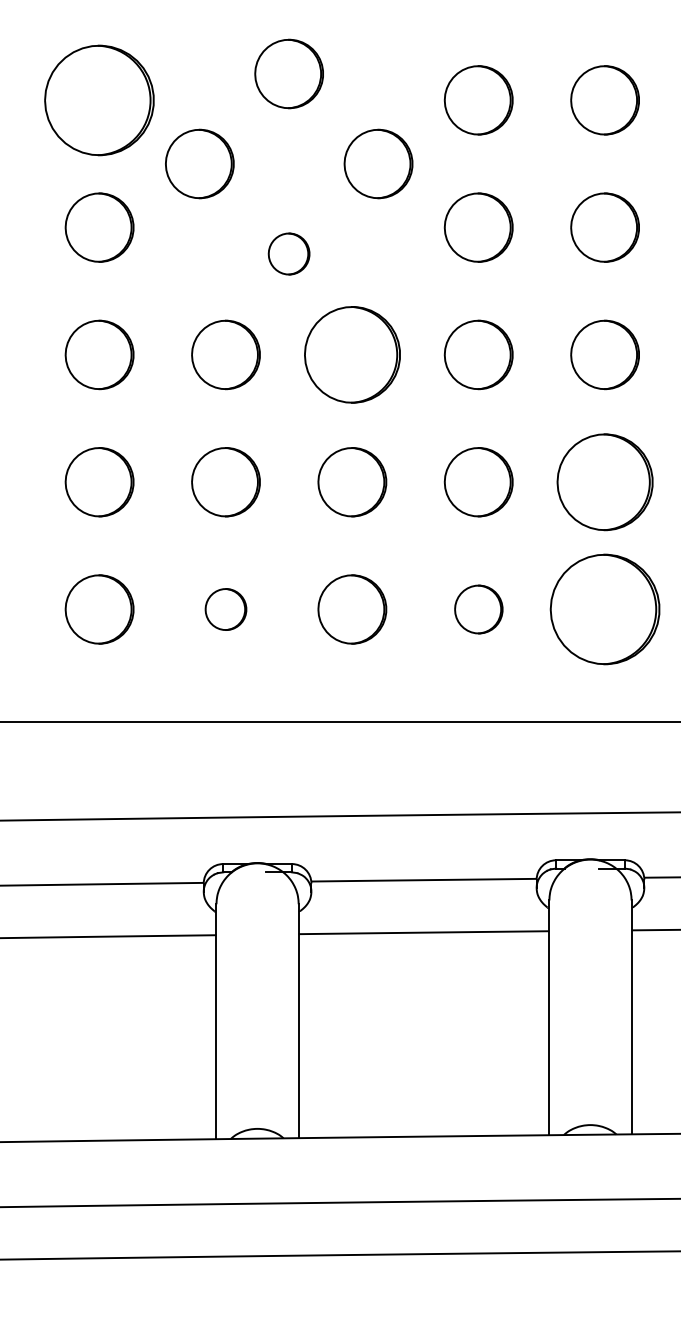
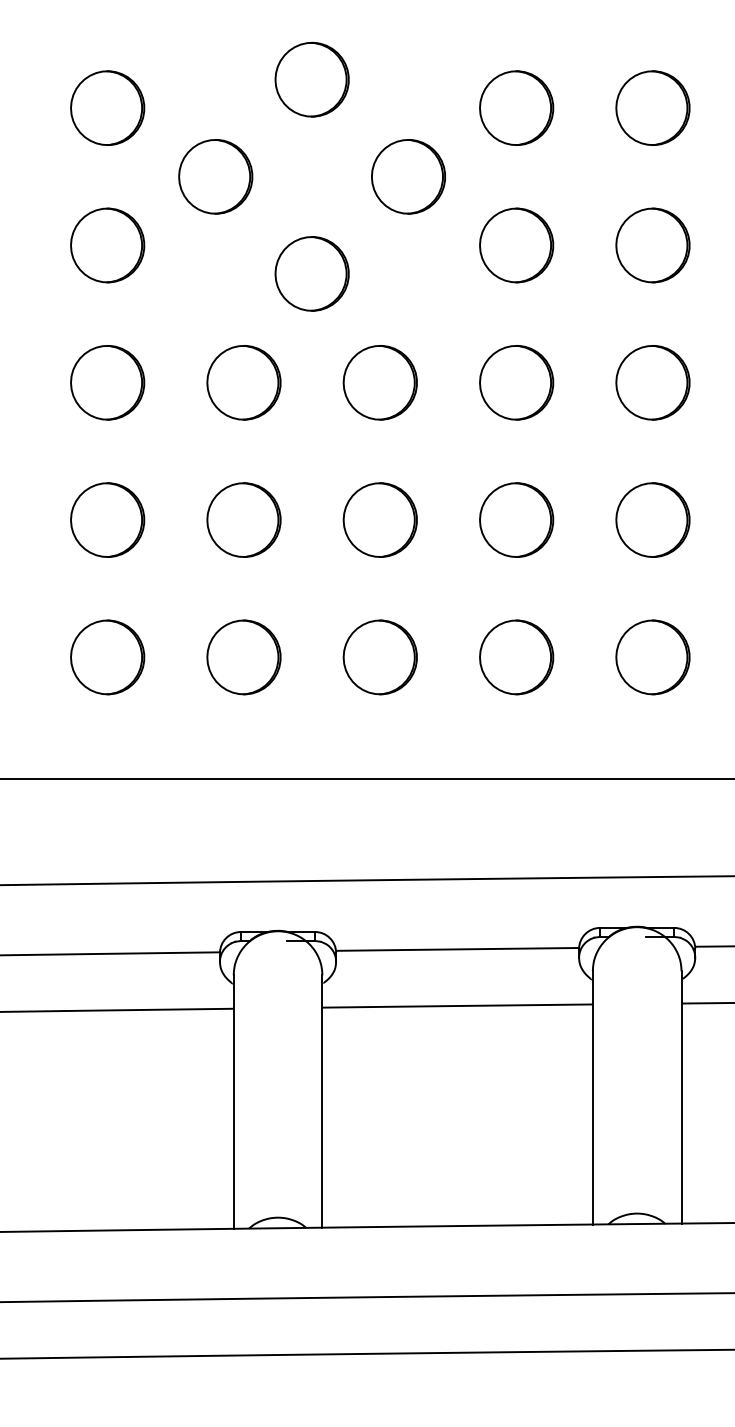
part: (99, 99) -> (107, 107), size x0.62
part: (288, 253) -> (311, 273), size x1.67
part: (351, 354) -> (379, 382), size x0.71
part: (604, 481) -> (652, 519), size x0.71
part: (225, 609) -> (243, 657), size x1.67
part: (478, 609) -> (516, 657), size x1.43
part: (604, 609) -> (652, 657), size x0.62

